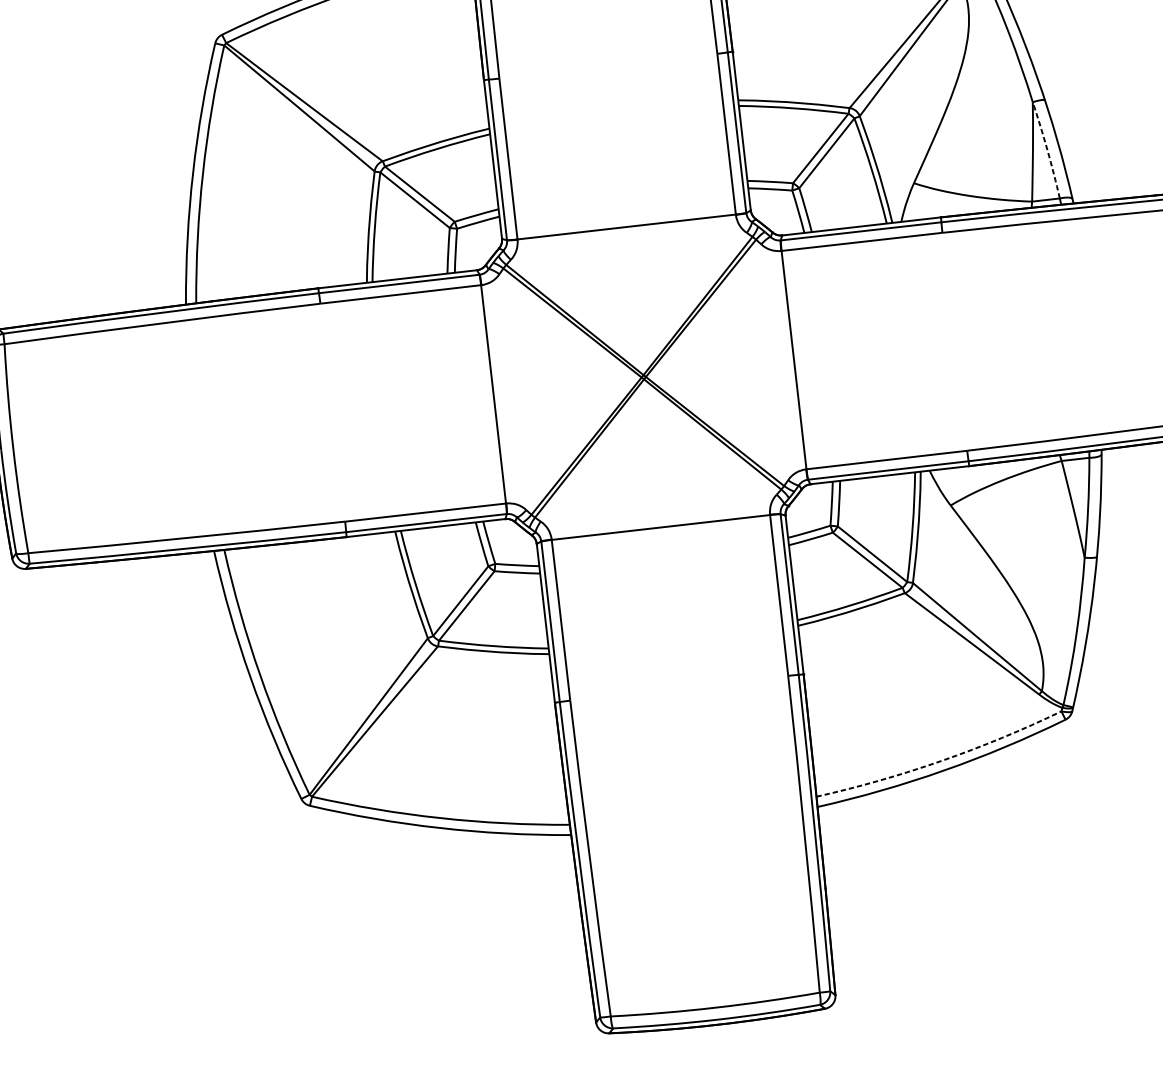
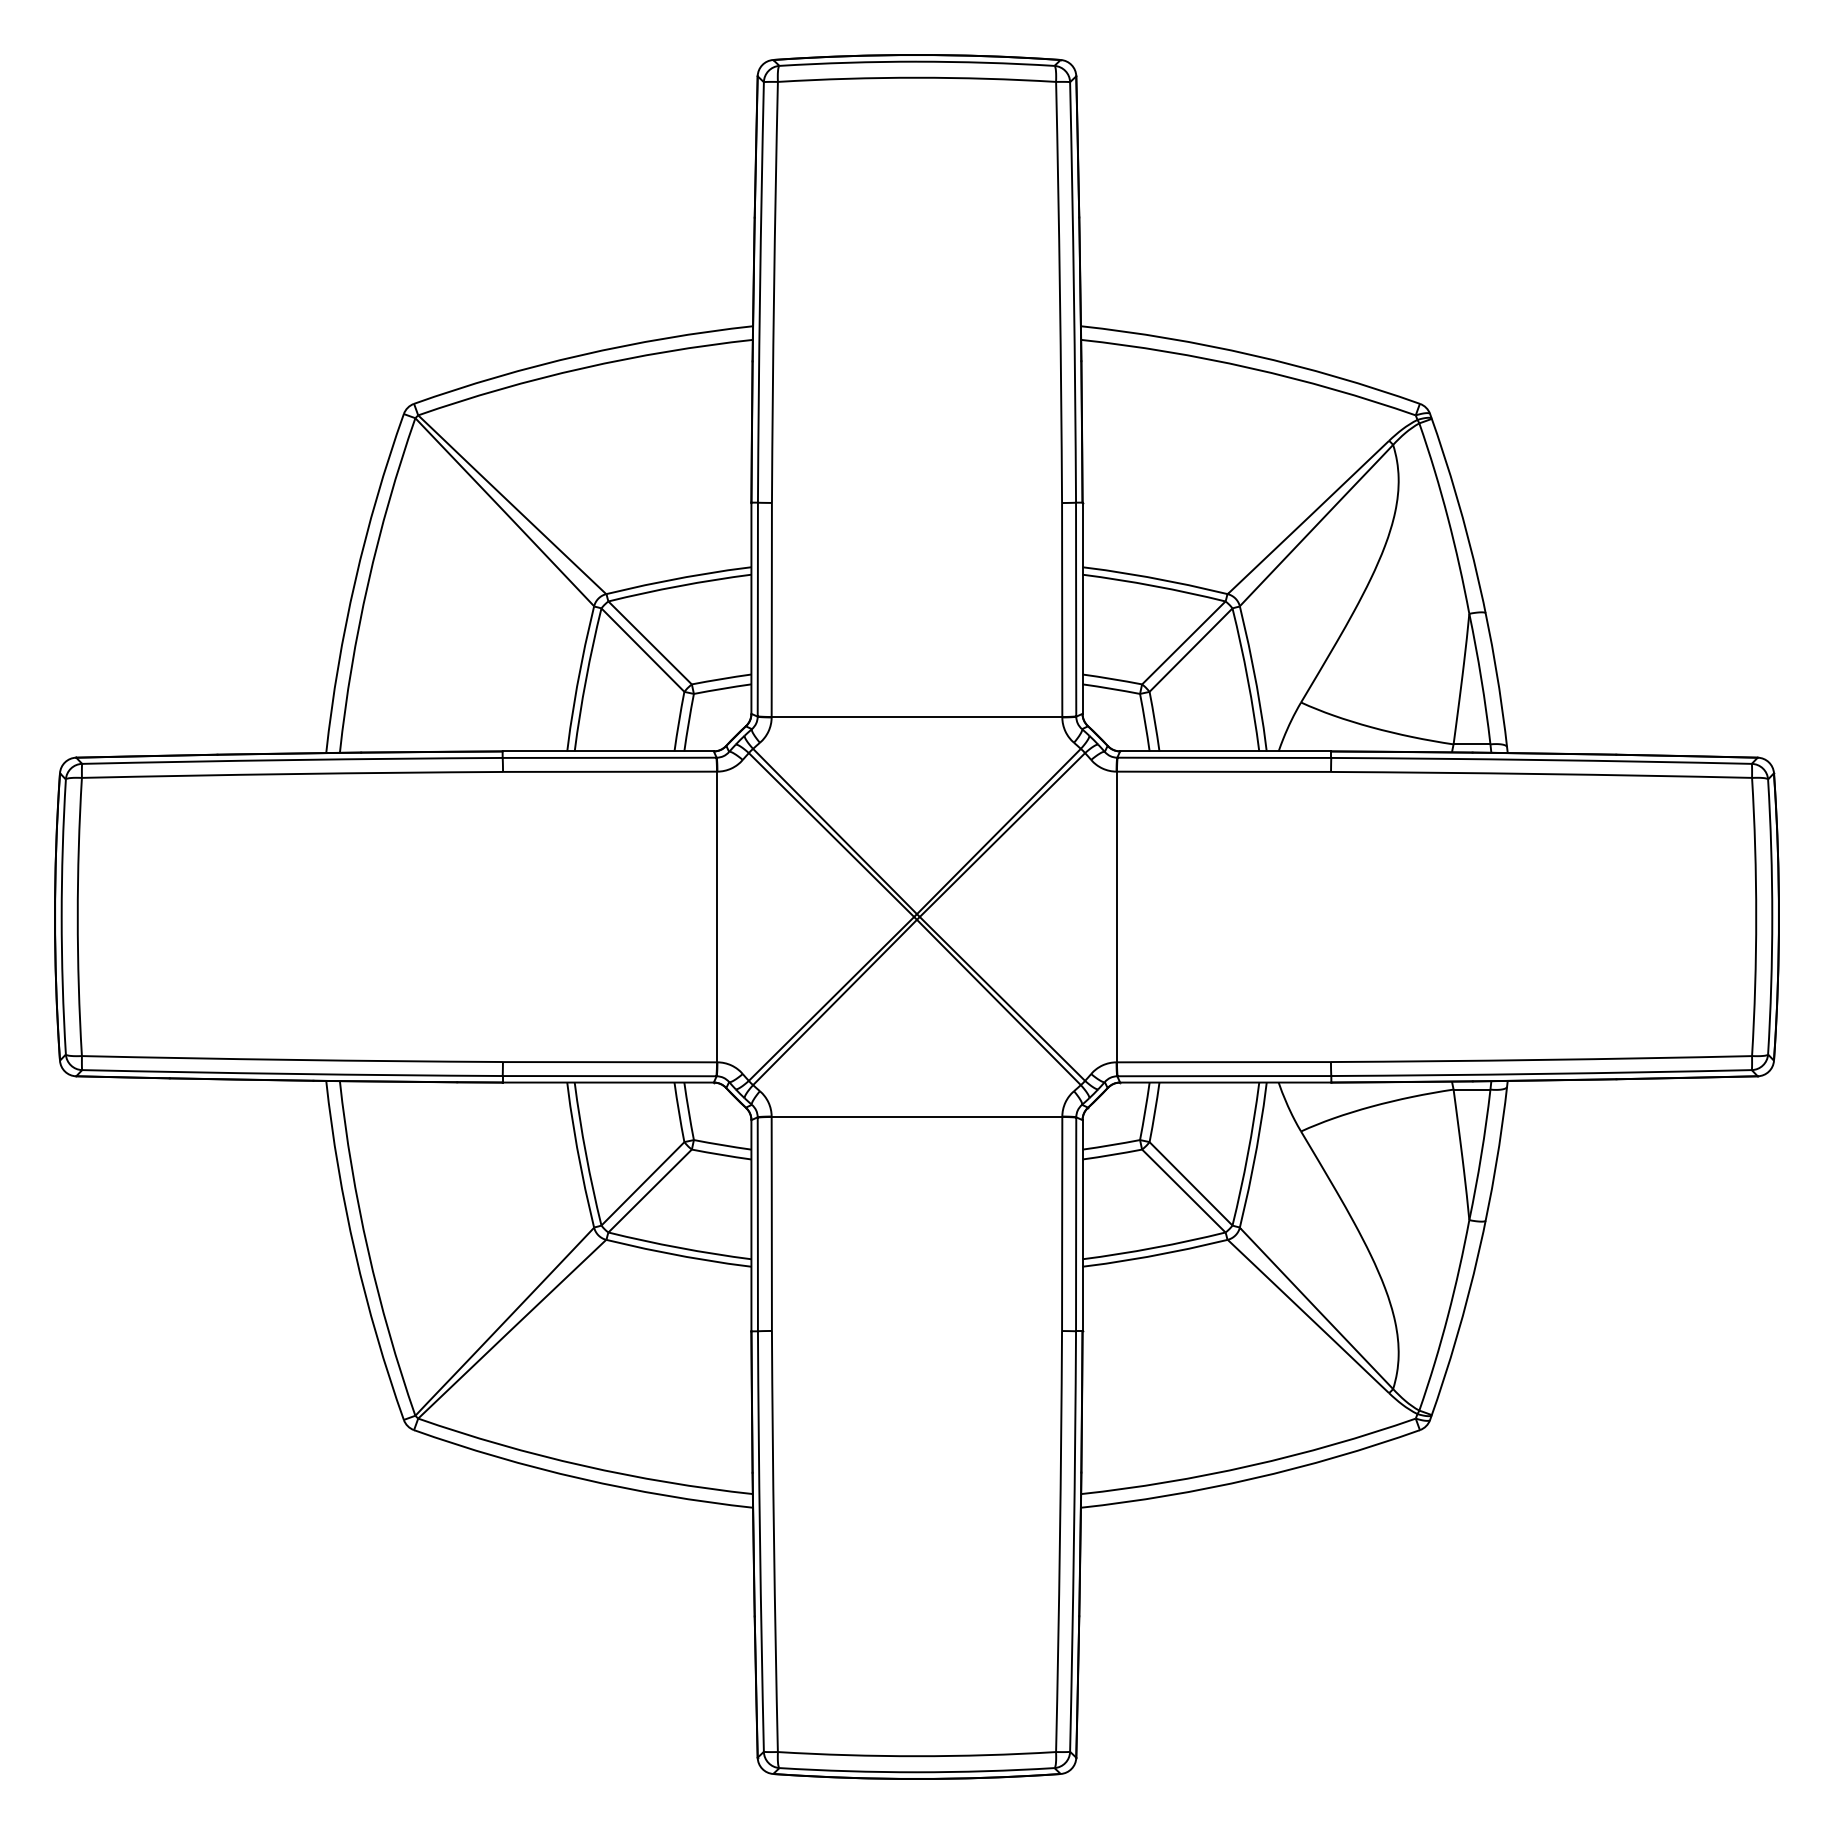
arc: (1047, 149) -> (1481, 678), dashed -> solid
arc: (941, 760) -> (1250, 1465), dashed -> solid

